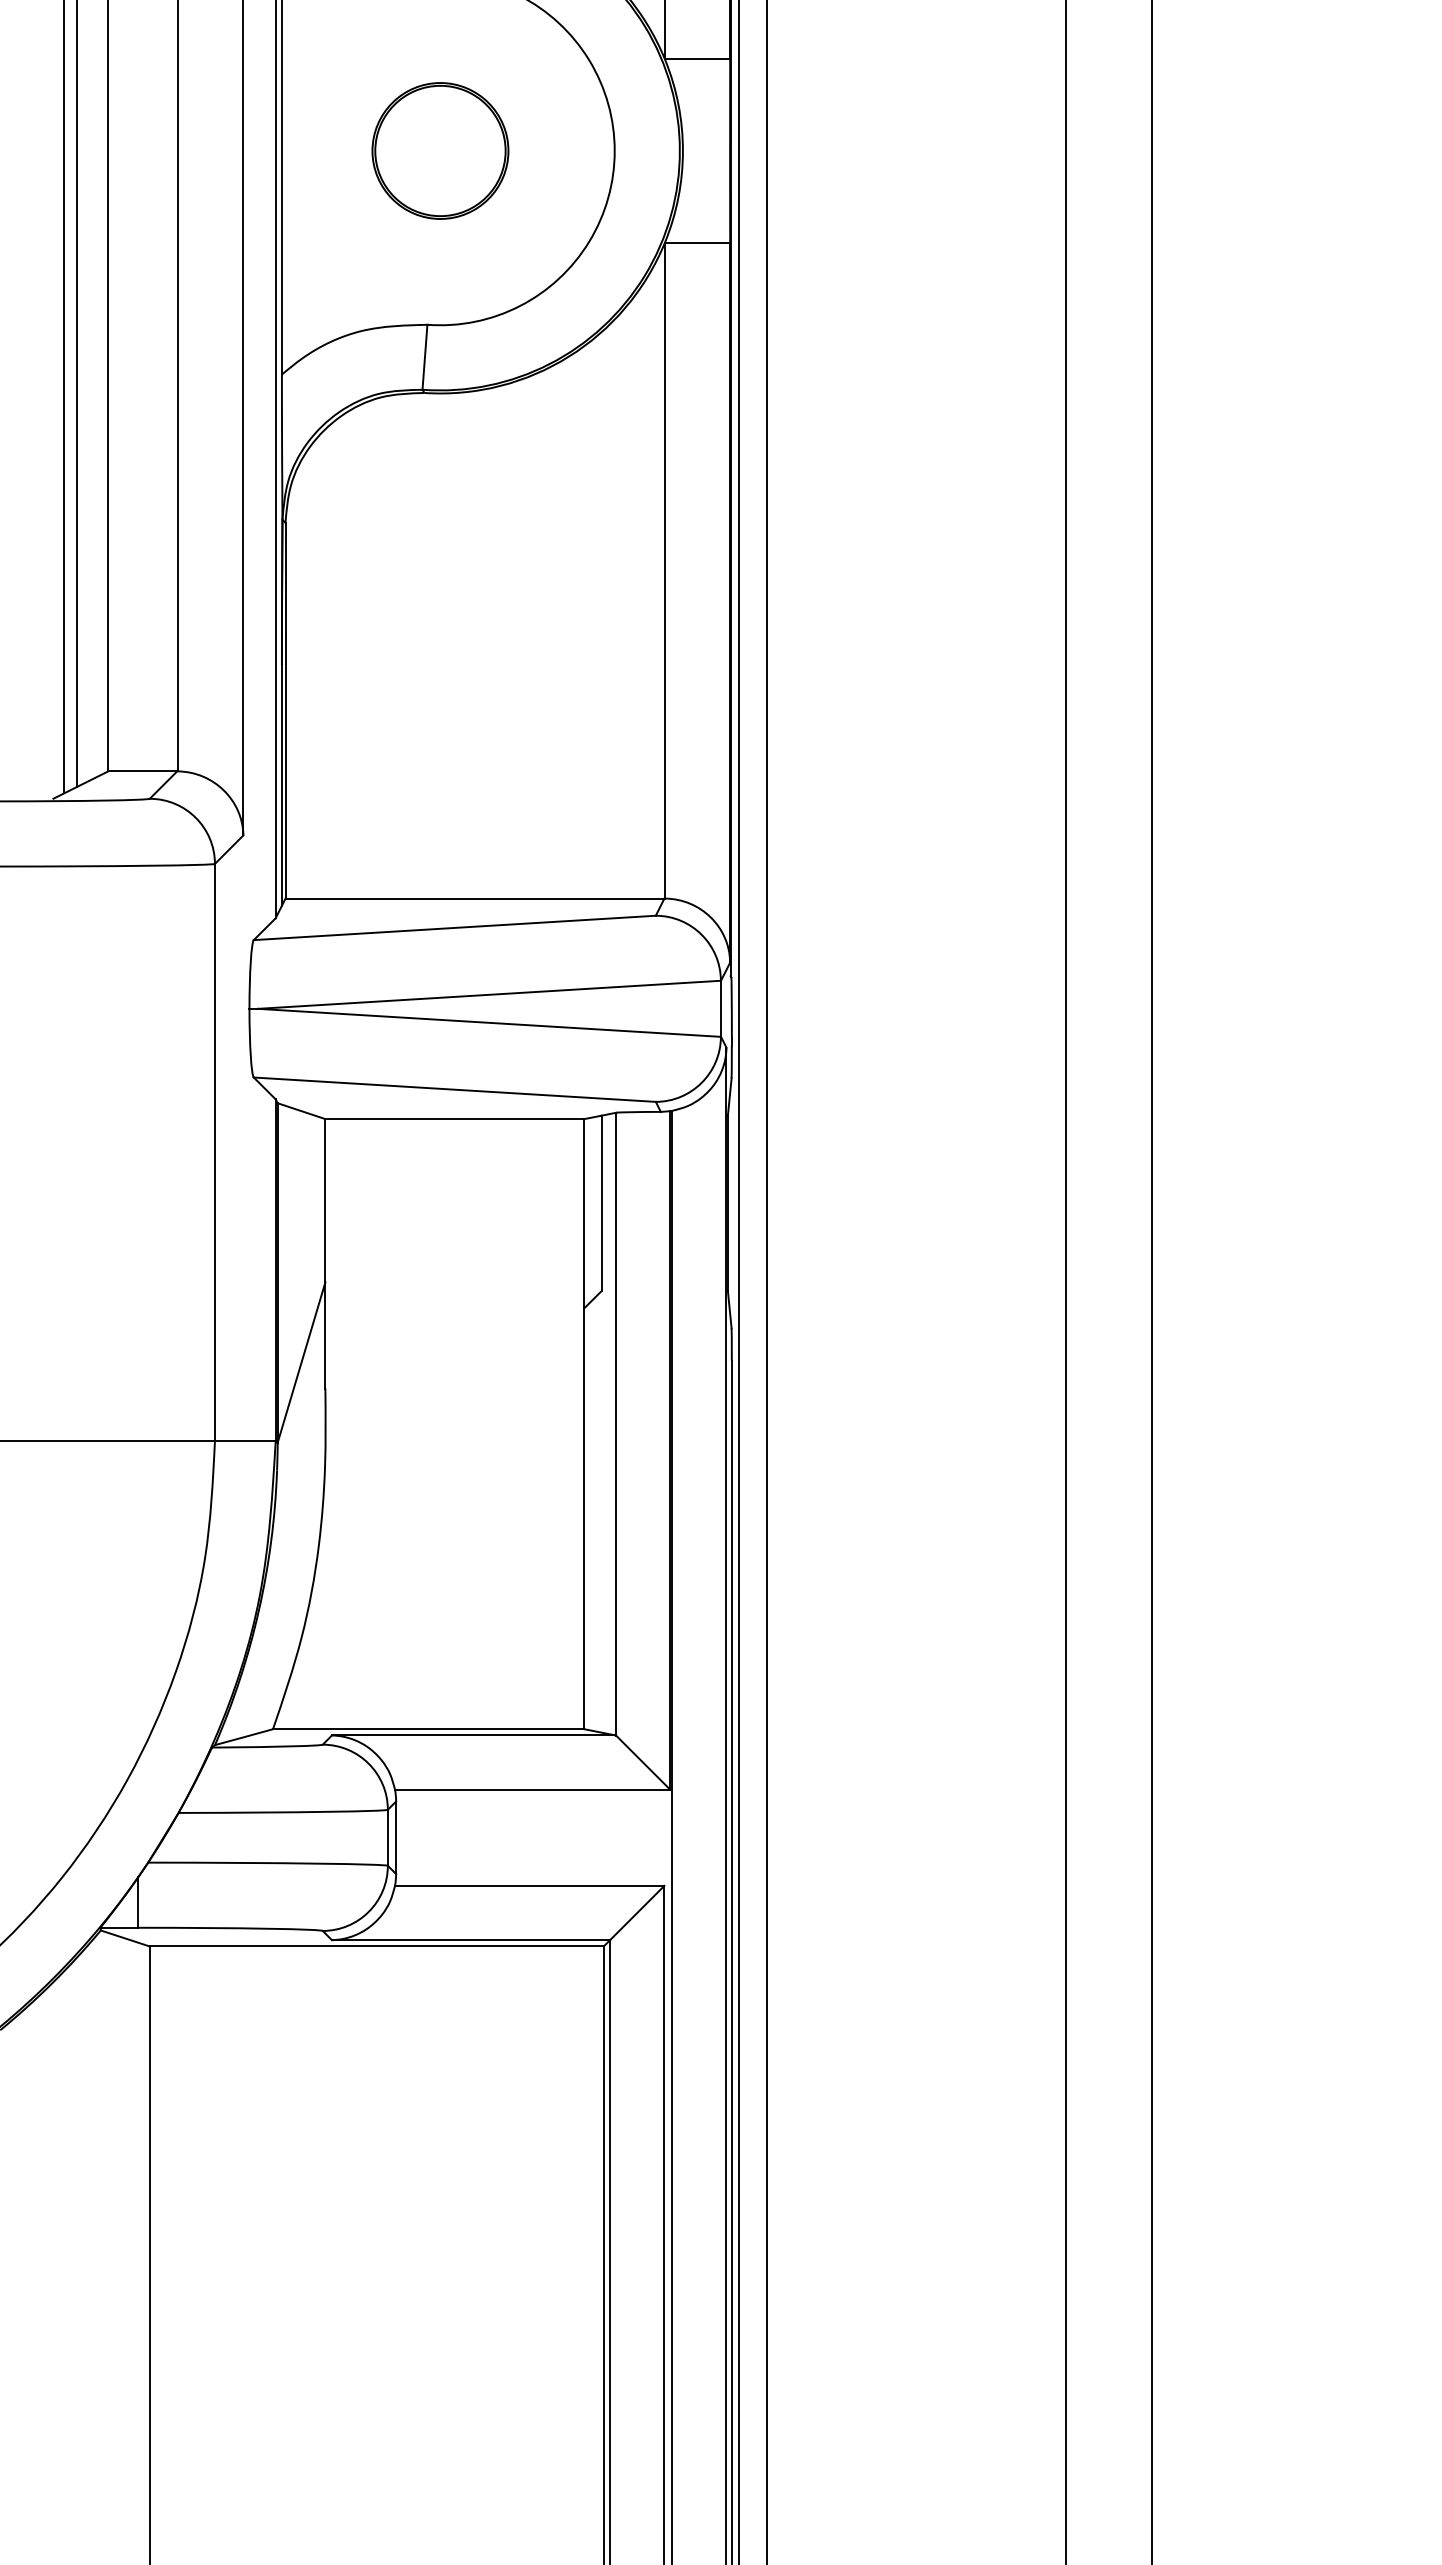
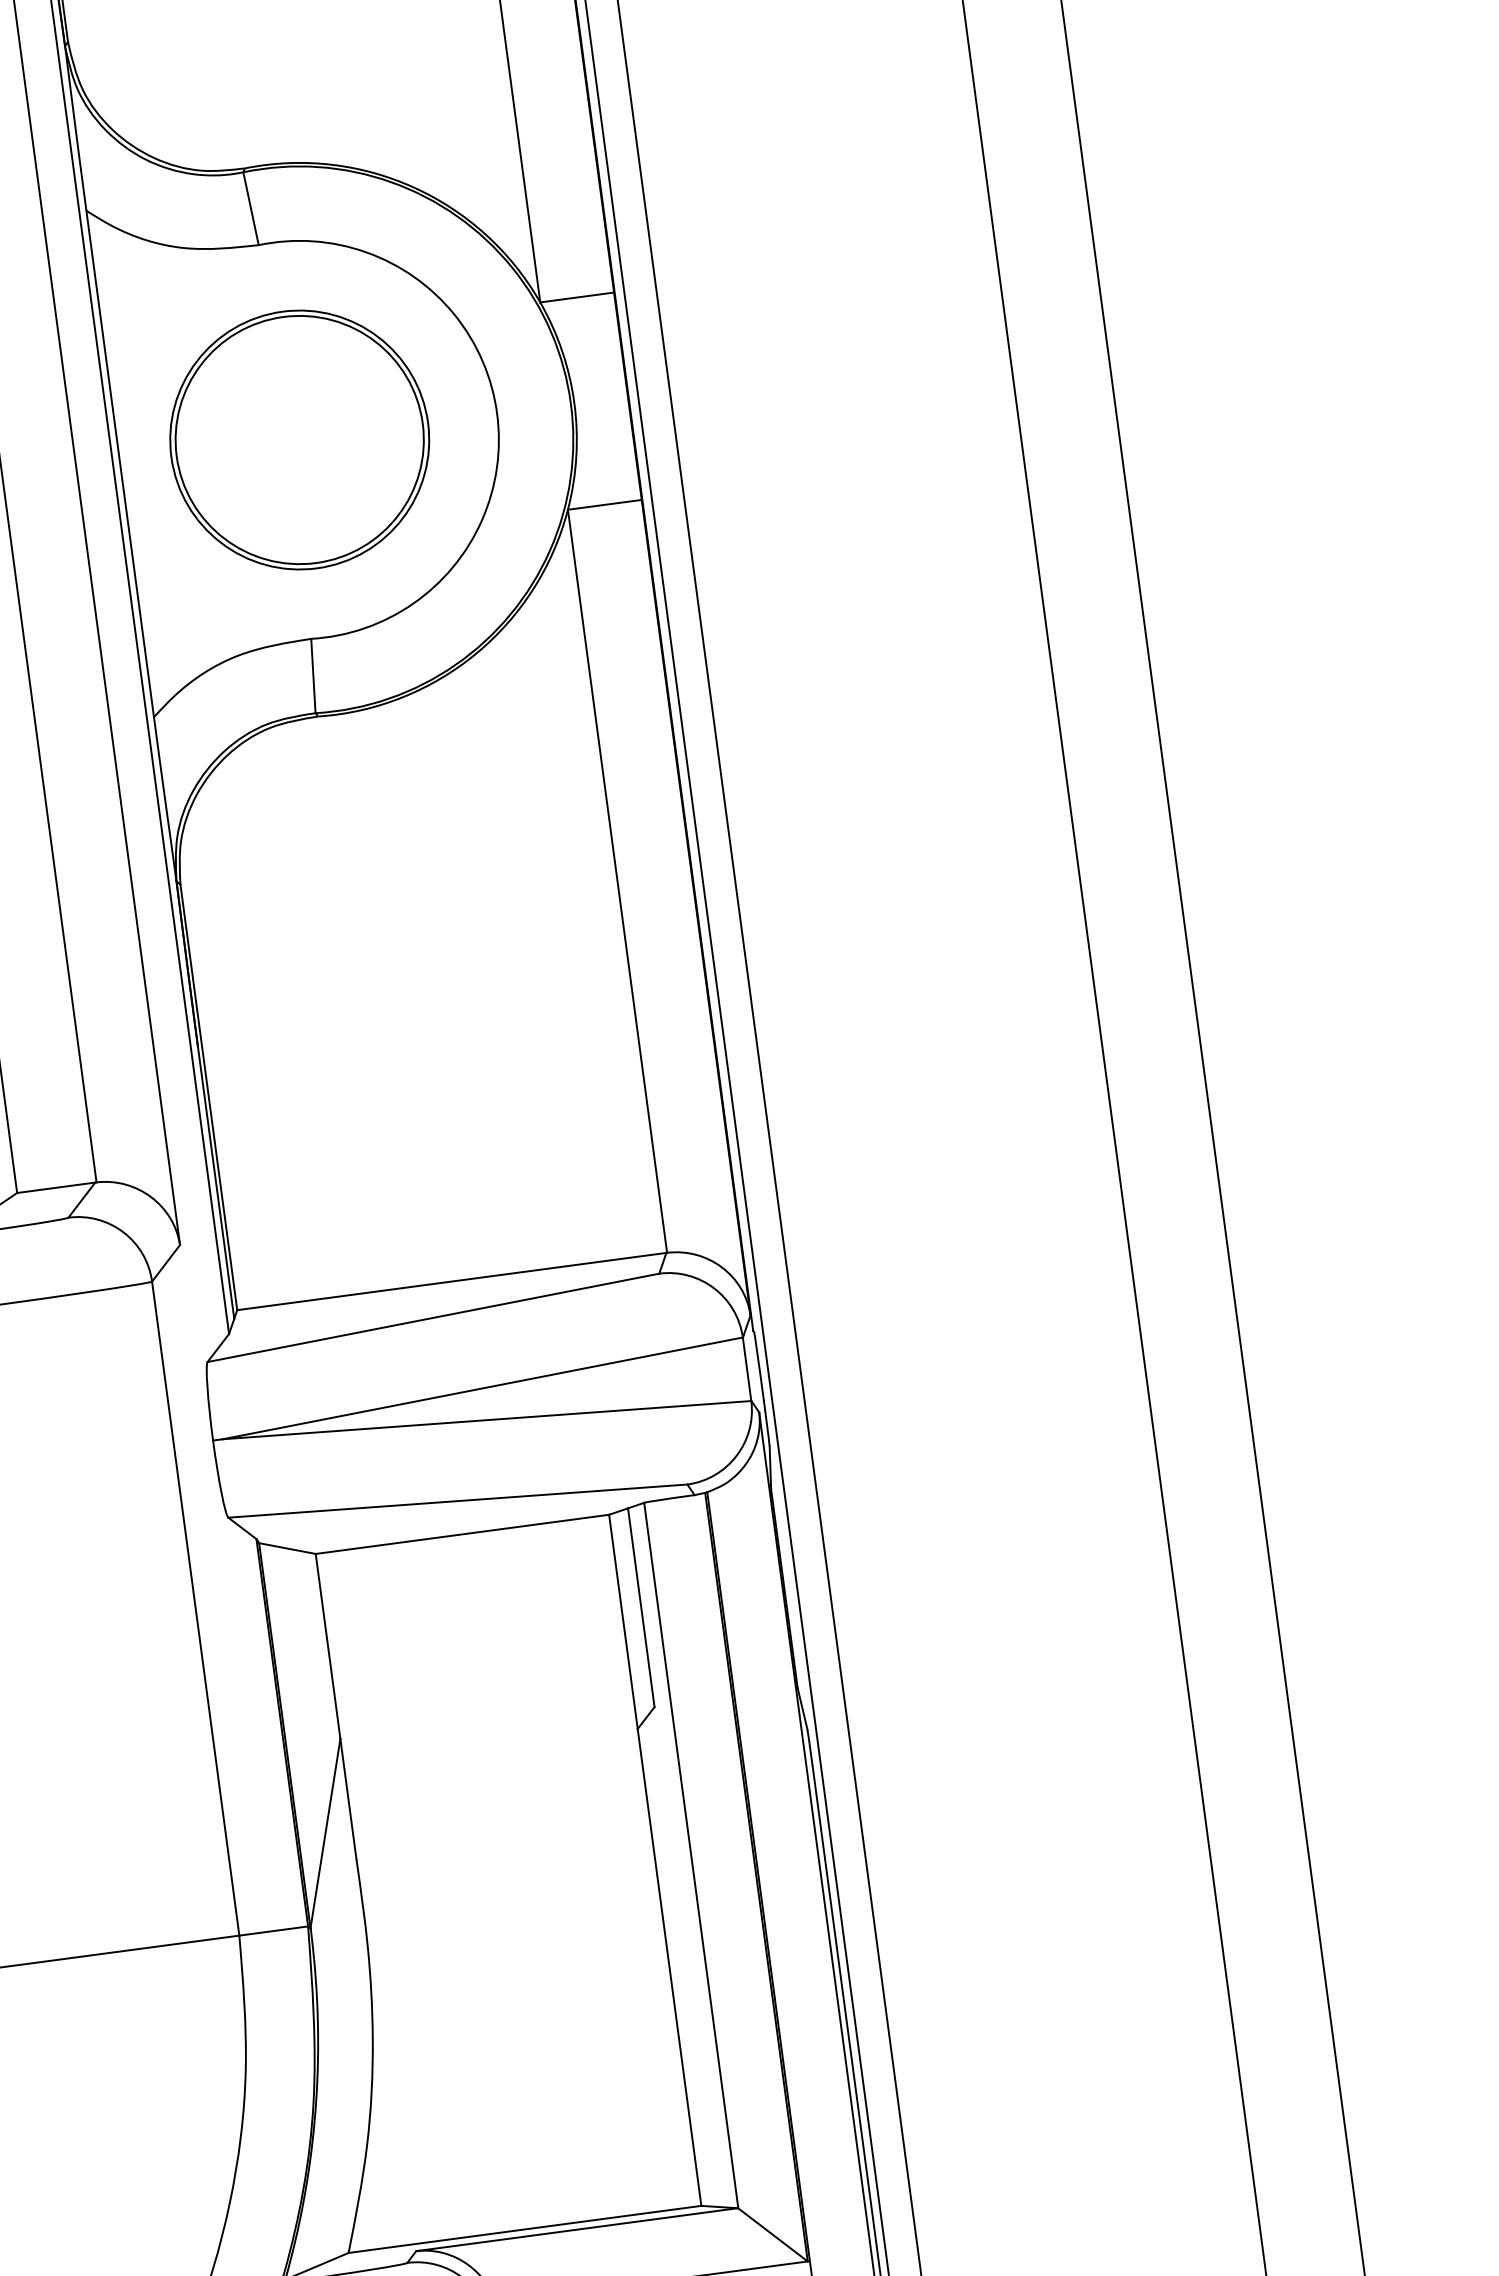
part: (440, 150) -> (299, 439), size x1.67

